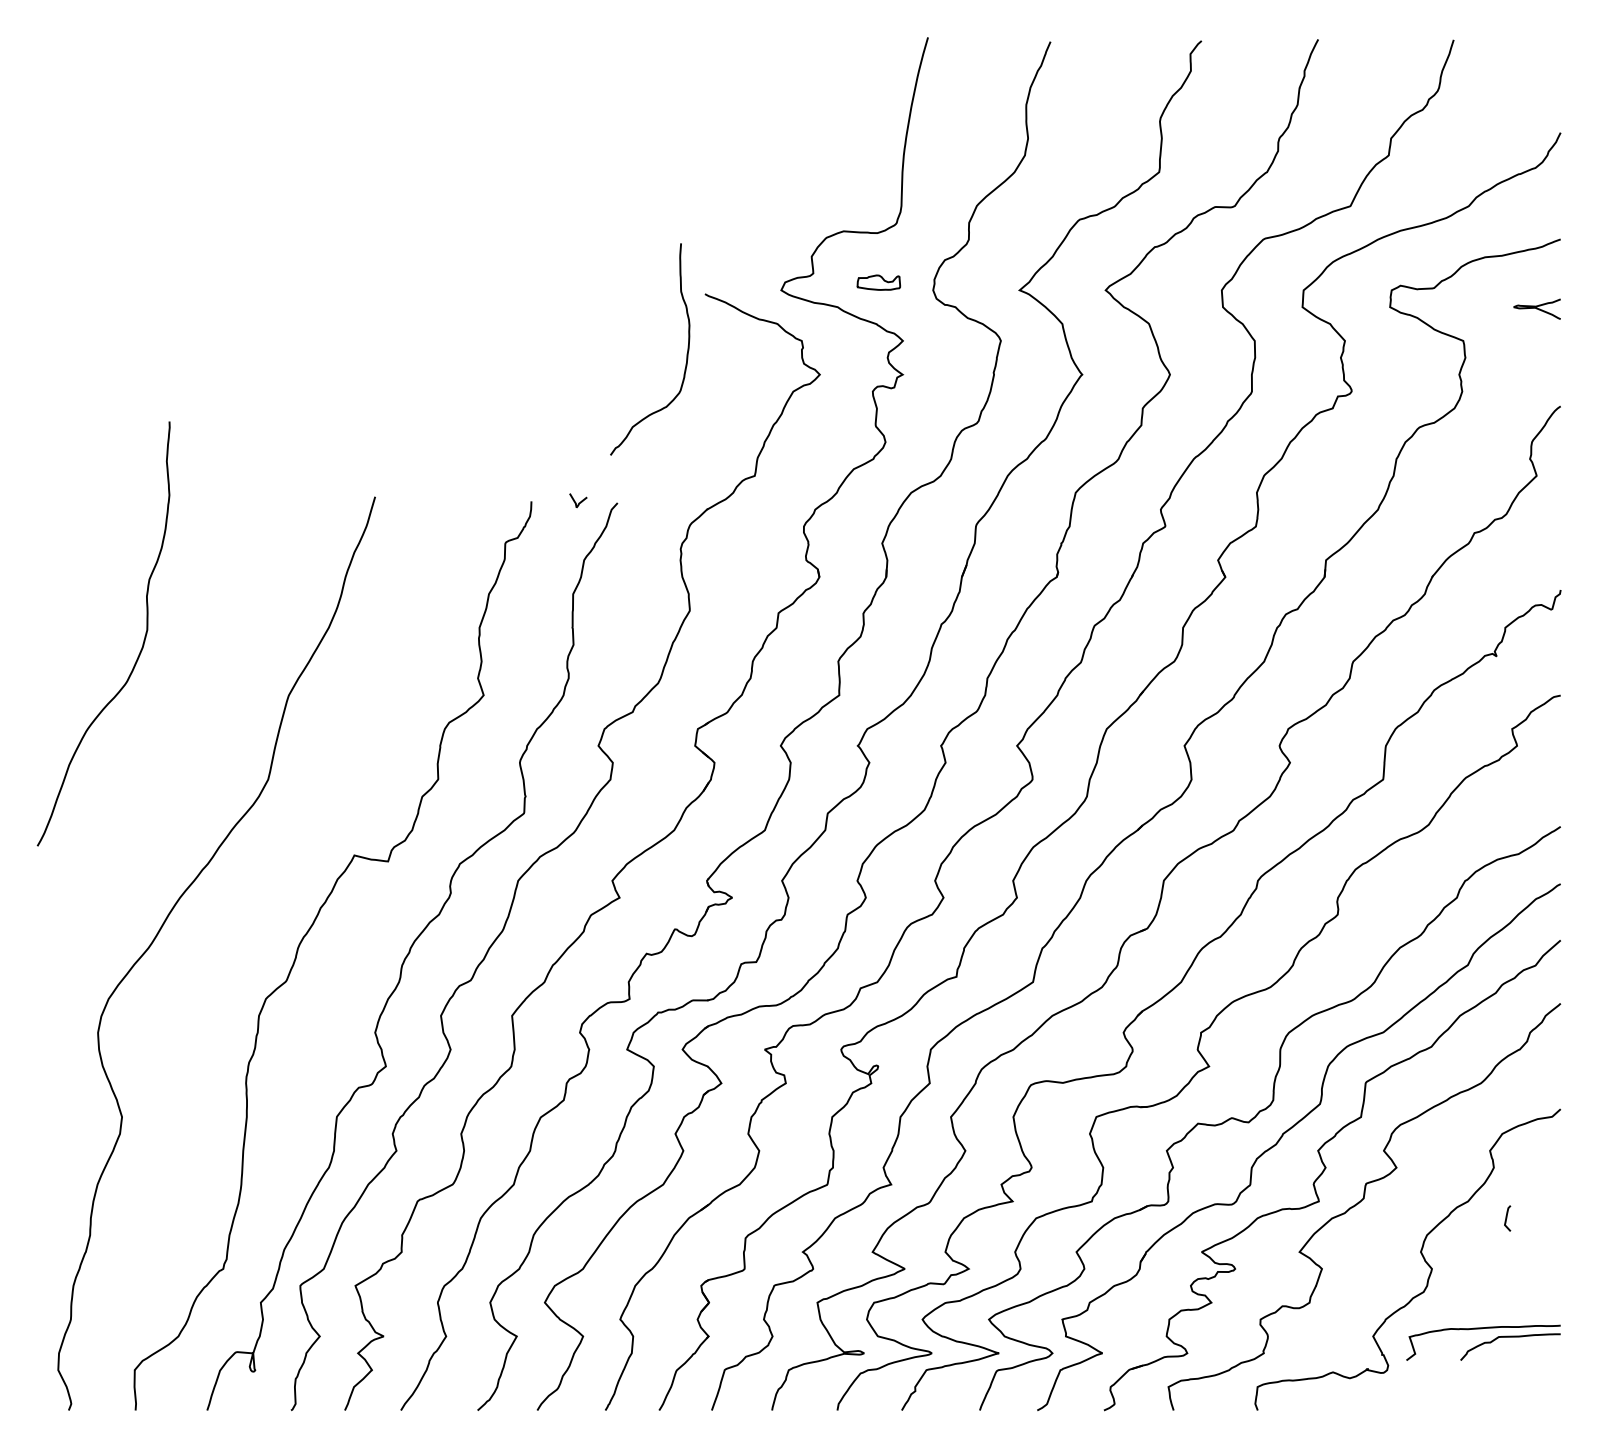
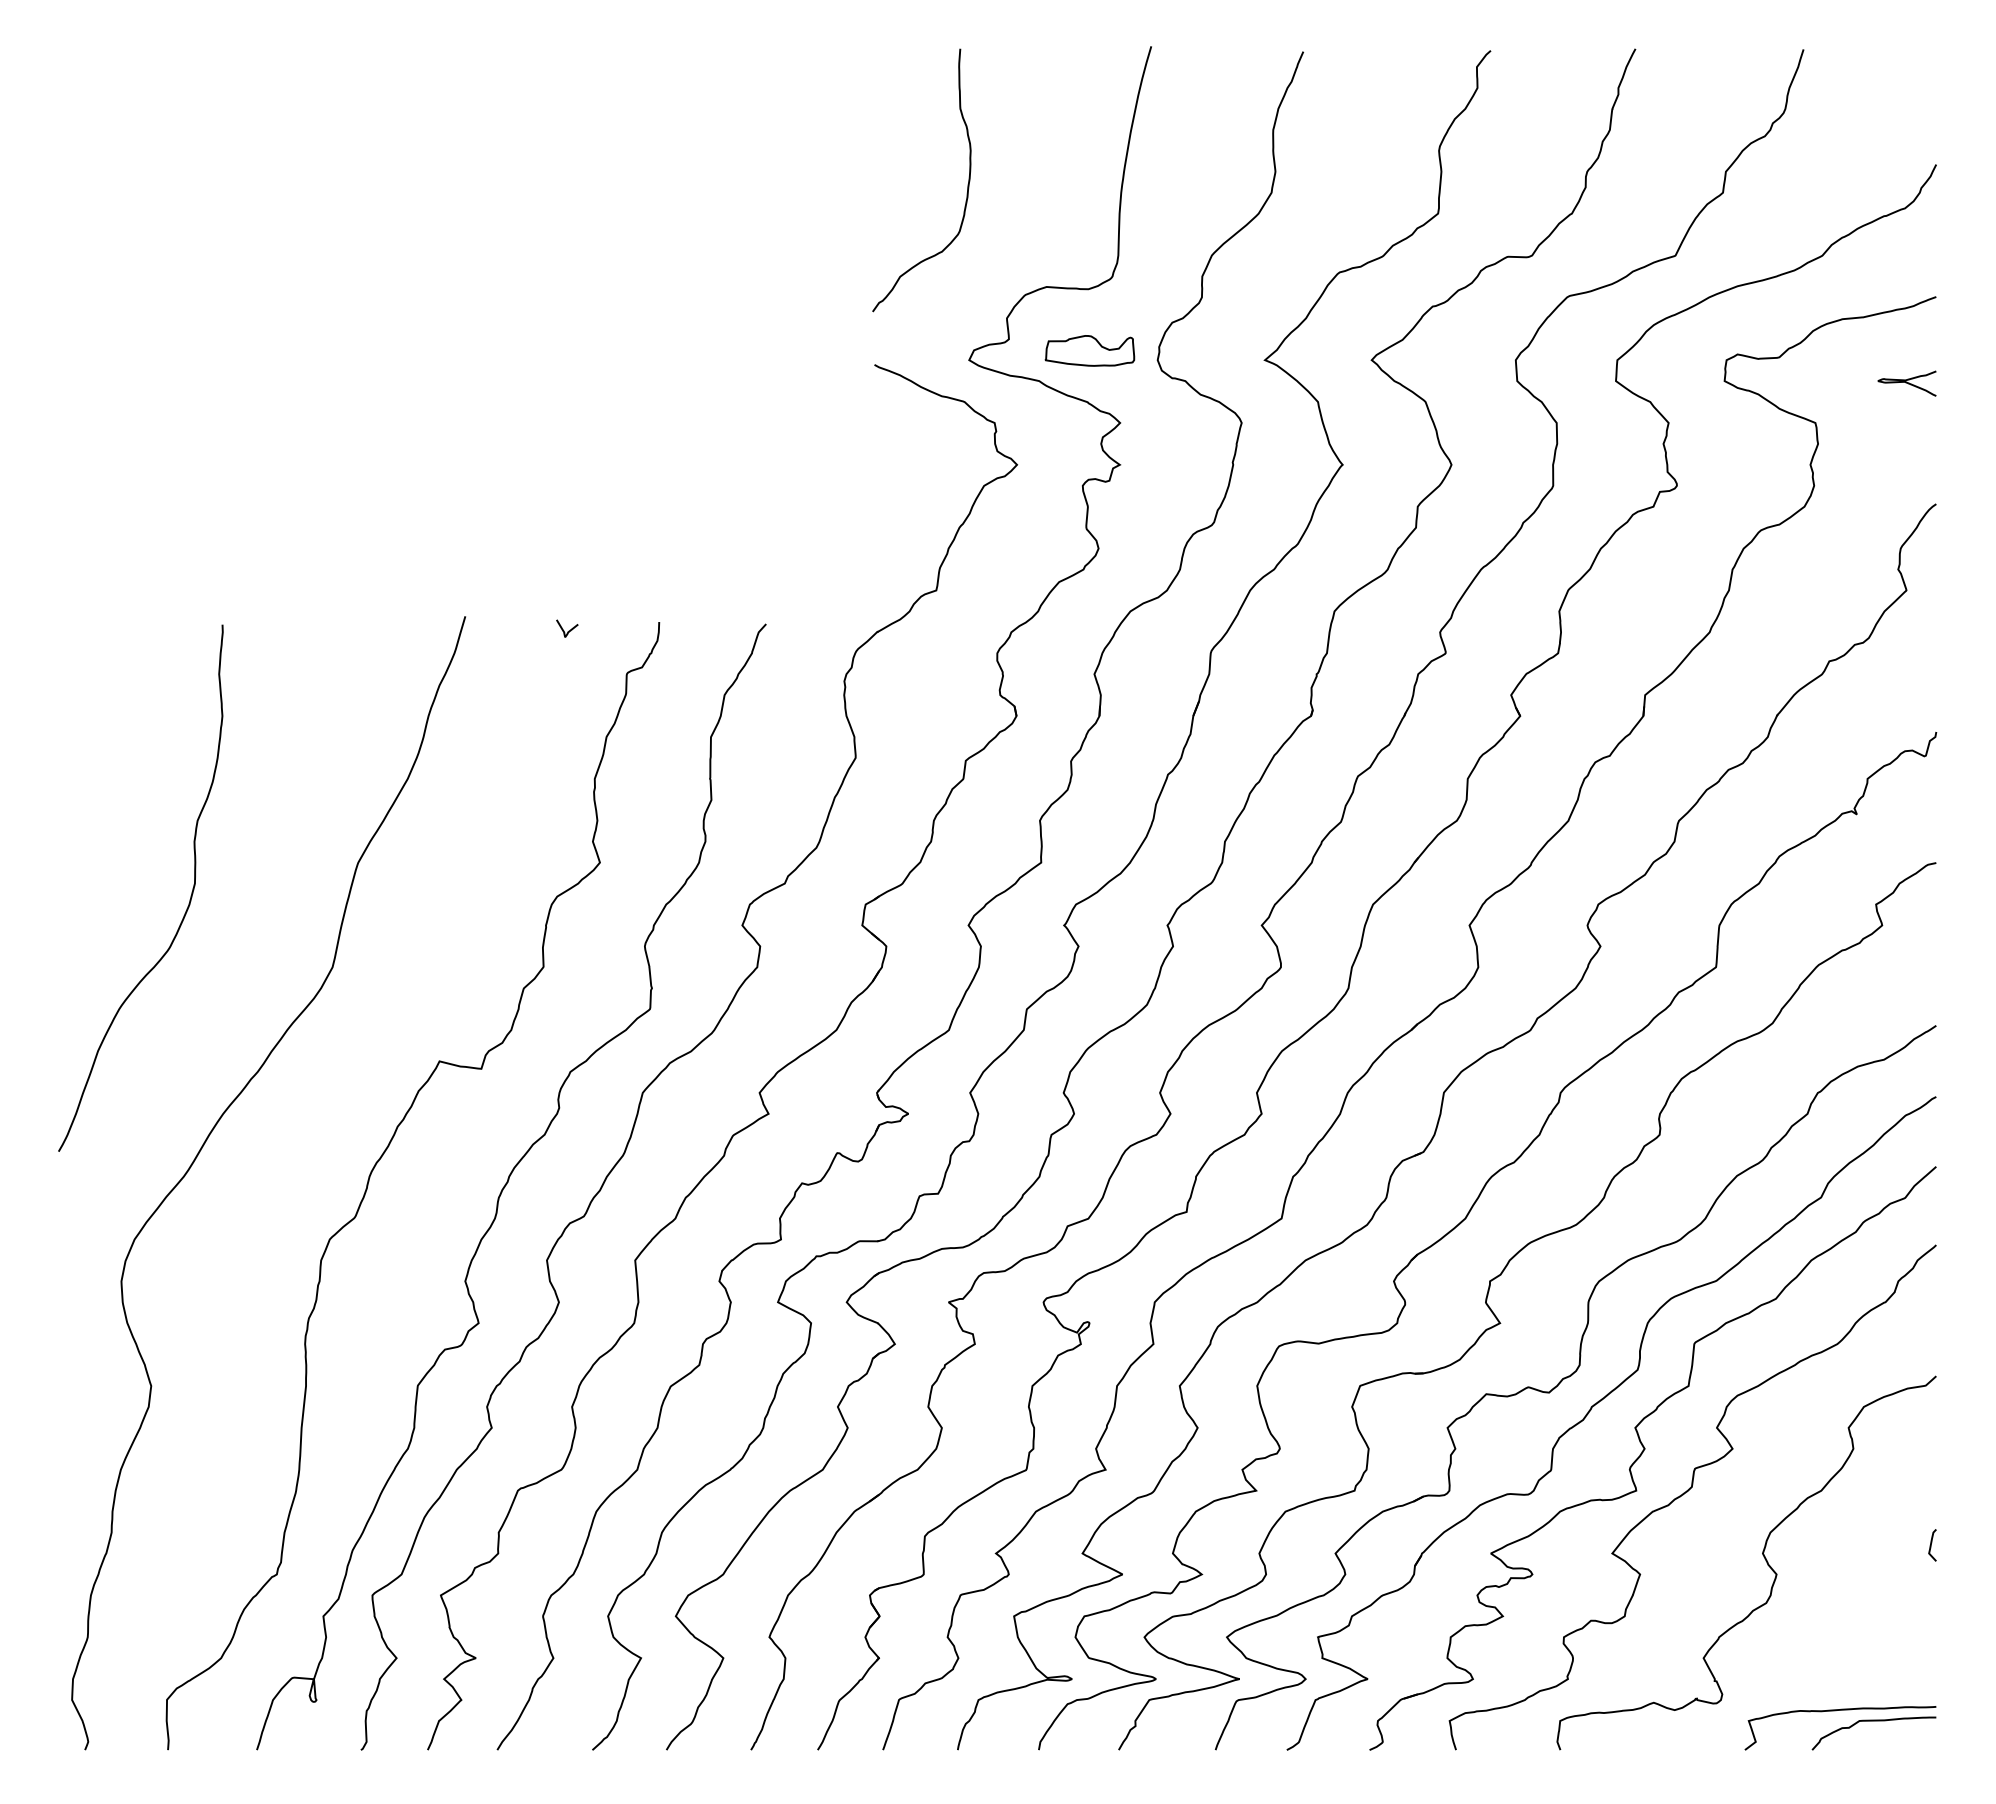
part: (878, 282) -> (1089, 350), size x1.67
curve: (686, 353) -> (966, 185), moved
curve: (580, 501) -> (569, 629), moved
curve: (142, 643) -> (188, 900), moved
curve: (1507, 1218) -> (1932, 1545), moved
part: (1483, 1342) -> (1840, 1727), moved

